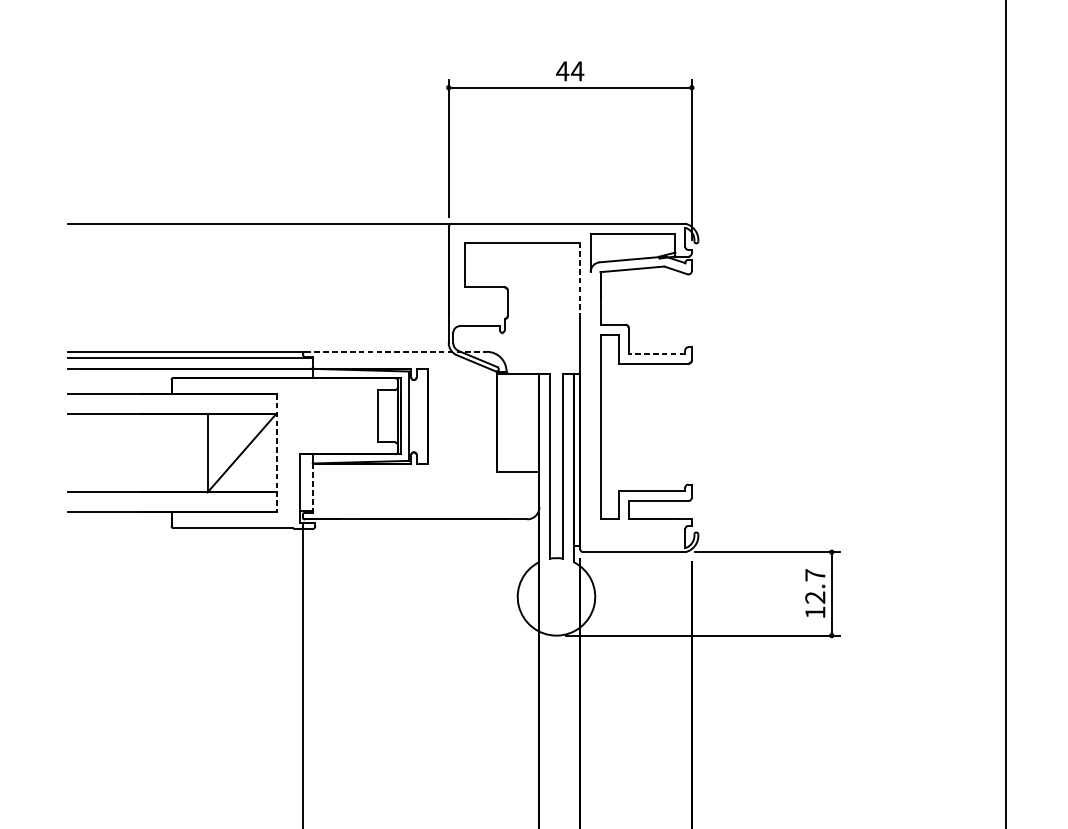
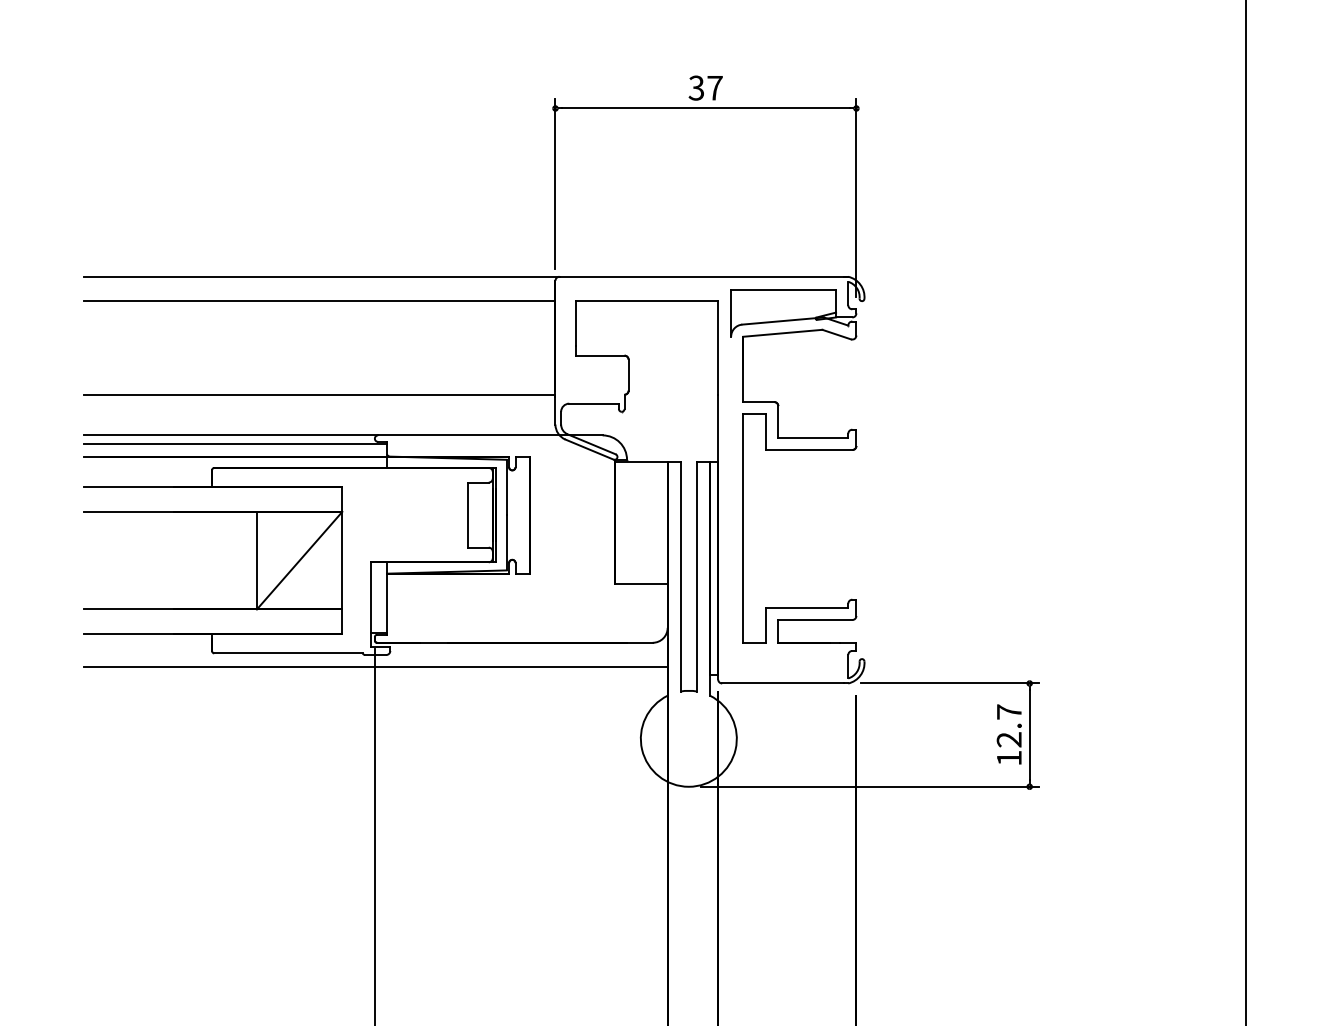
text: (569, 70) -> (705, 87), 44 -> 37
line: (258, 243) -> (319, 301), added
line: (580, 280) -> (718, 347), dashed -> solid
line: (258, 318) -> (319, 394), added
line: (396, 351) -> (490, 435), dashed -> solid
line: (657, 353) -> (813, 437), dashed -> solid
line: (276, 453) -> (342, 561), dashed -> solid
line: (313, 488) -> (387, 604), dashed -> solid
line: (303, 539) -> (375, 667), added

